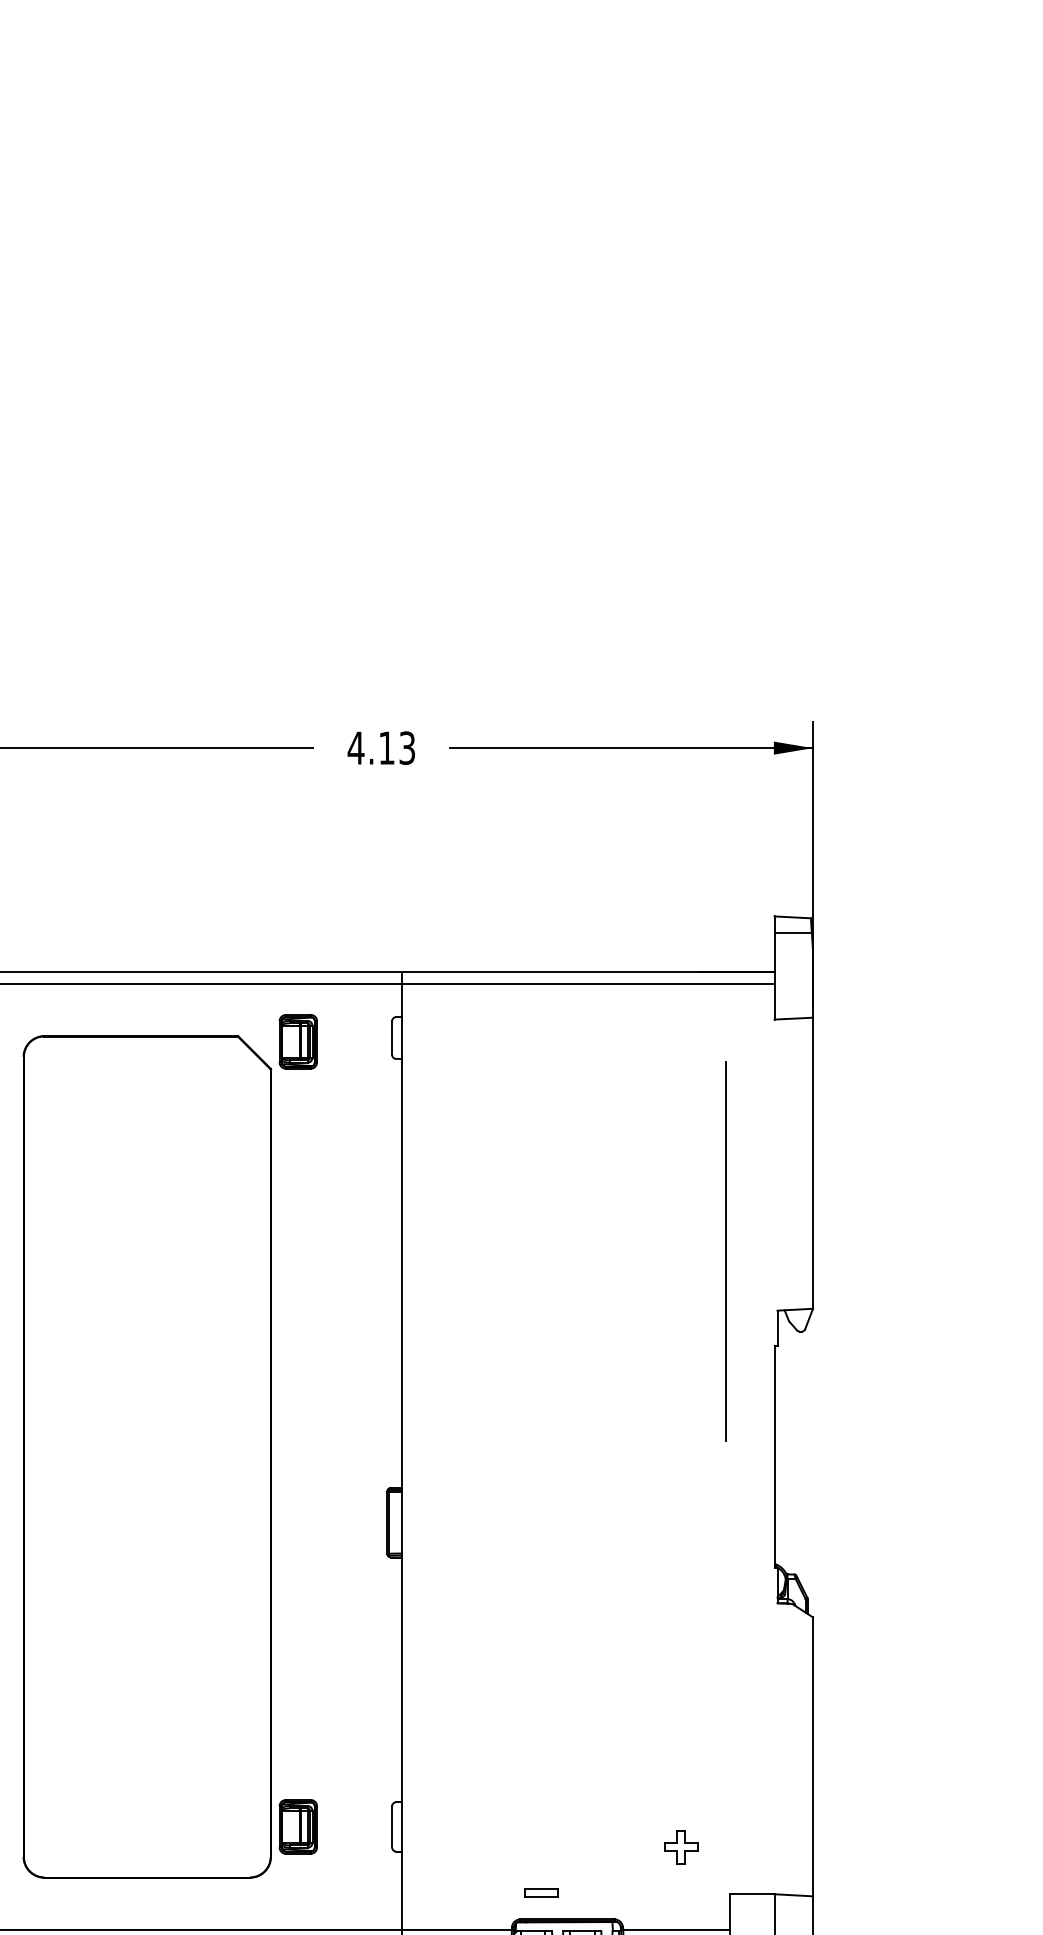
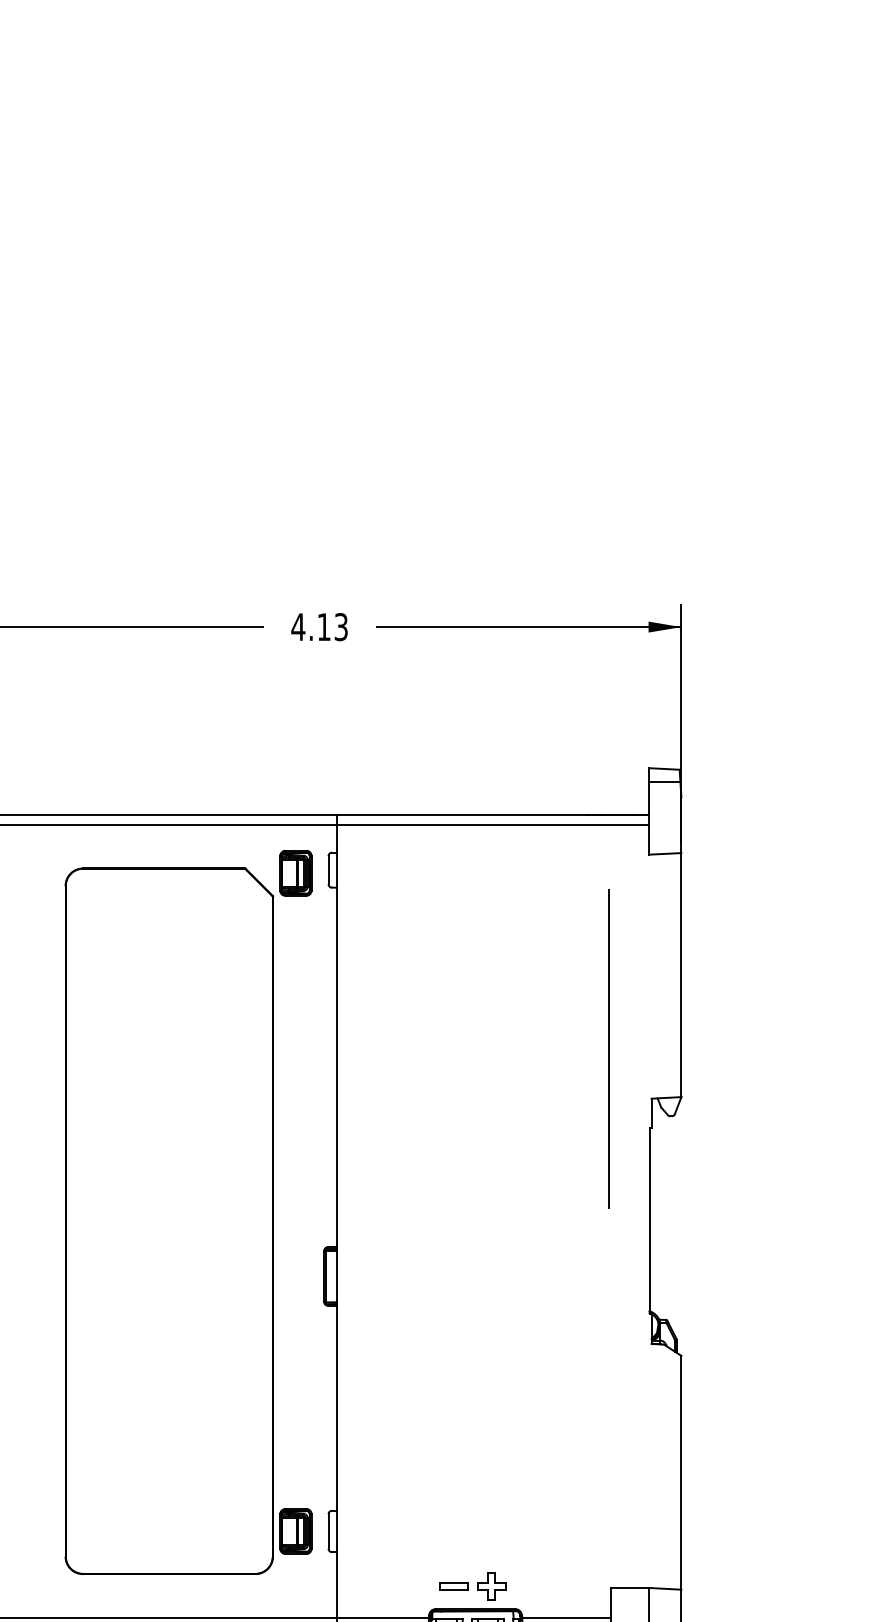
part: (170, 1446) -> (188, 1212), moved
part: (680, 1847) -> (491, 1586), moved

